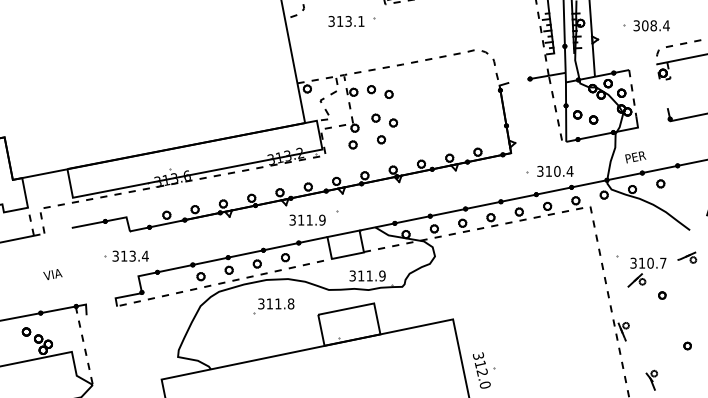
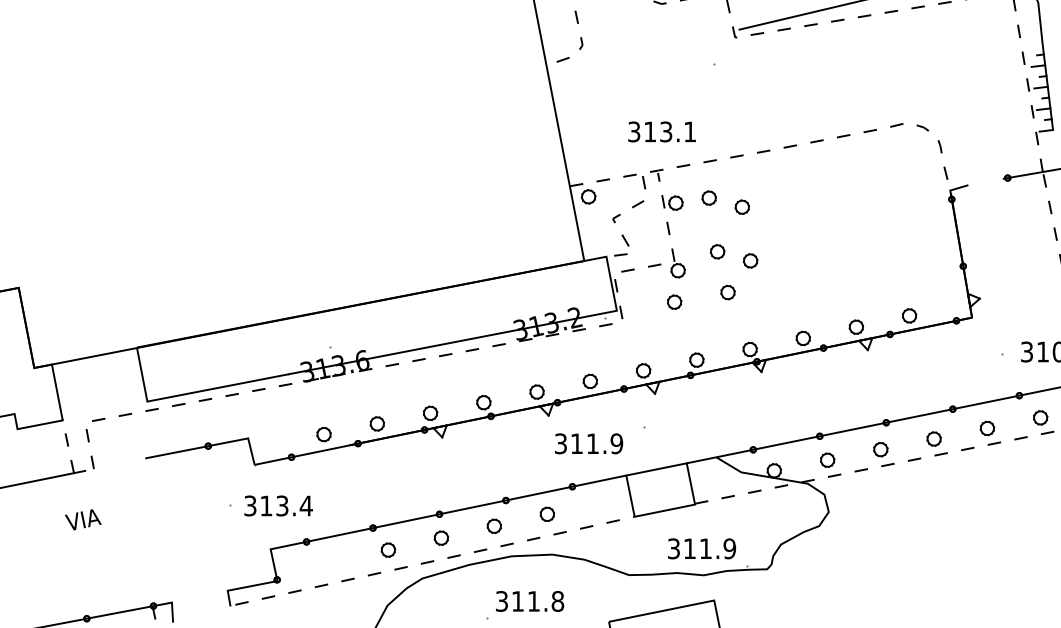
text: (346, 21) -> (662, 131), moved
part: (126, 255) -> (270, 504), moved
text: (52, 274) -> (82, 519), moved

